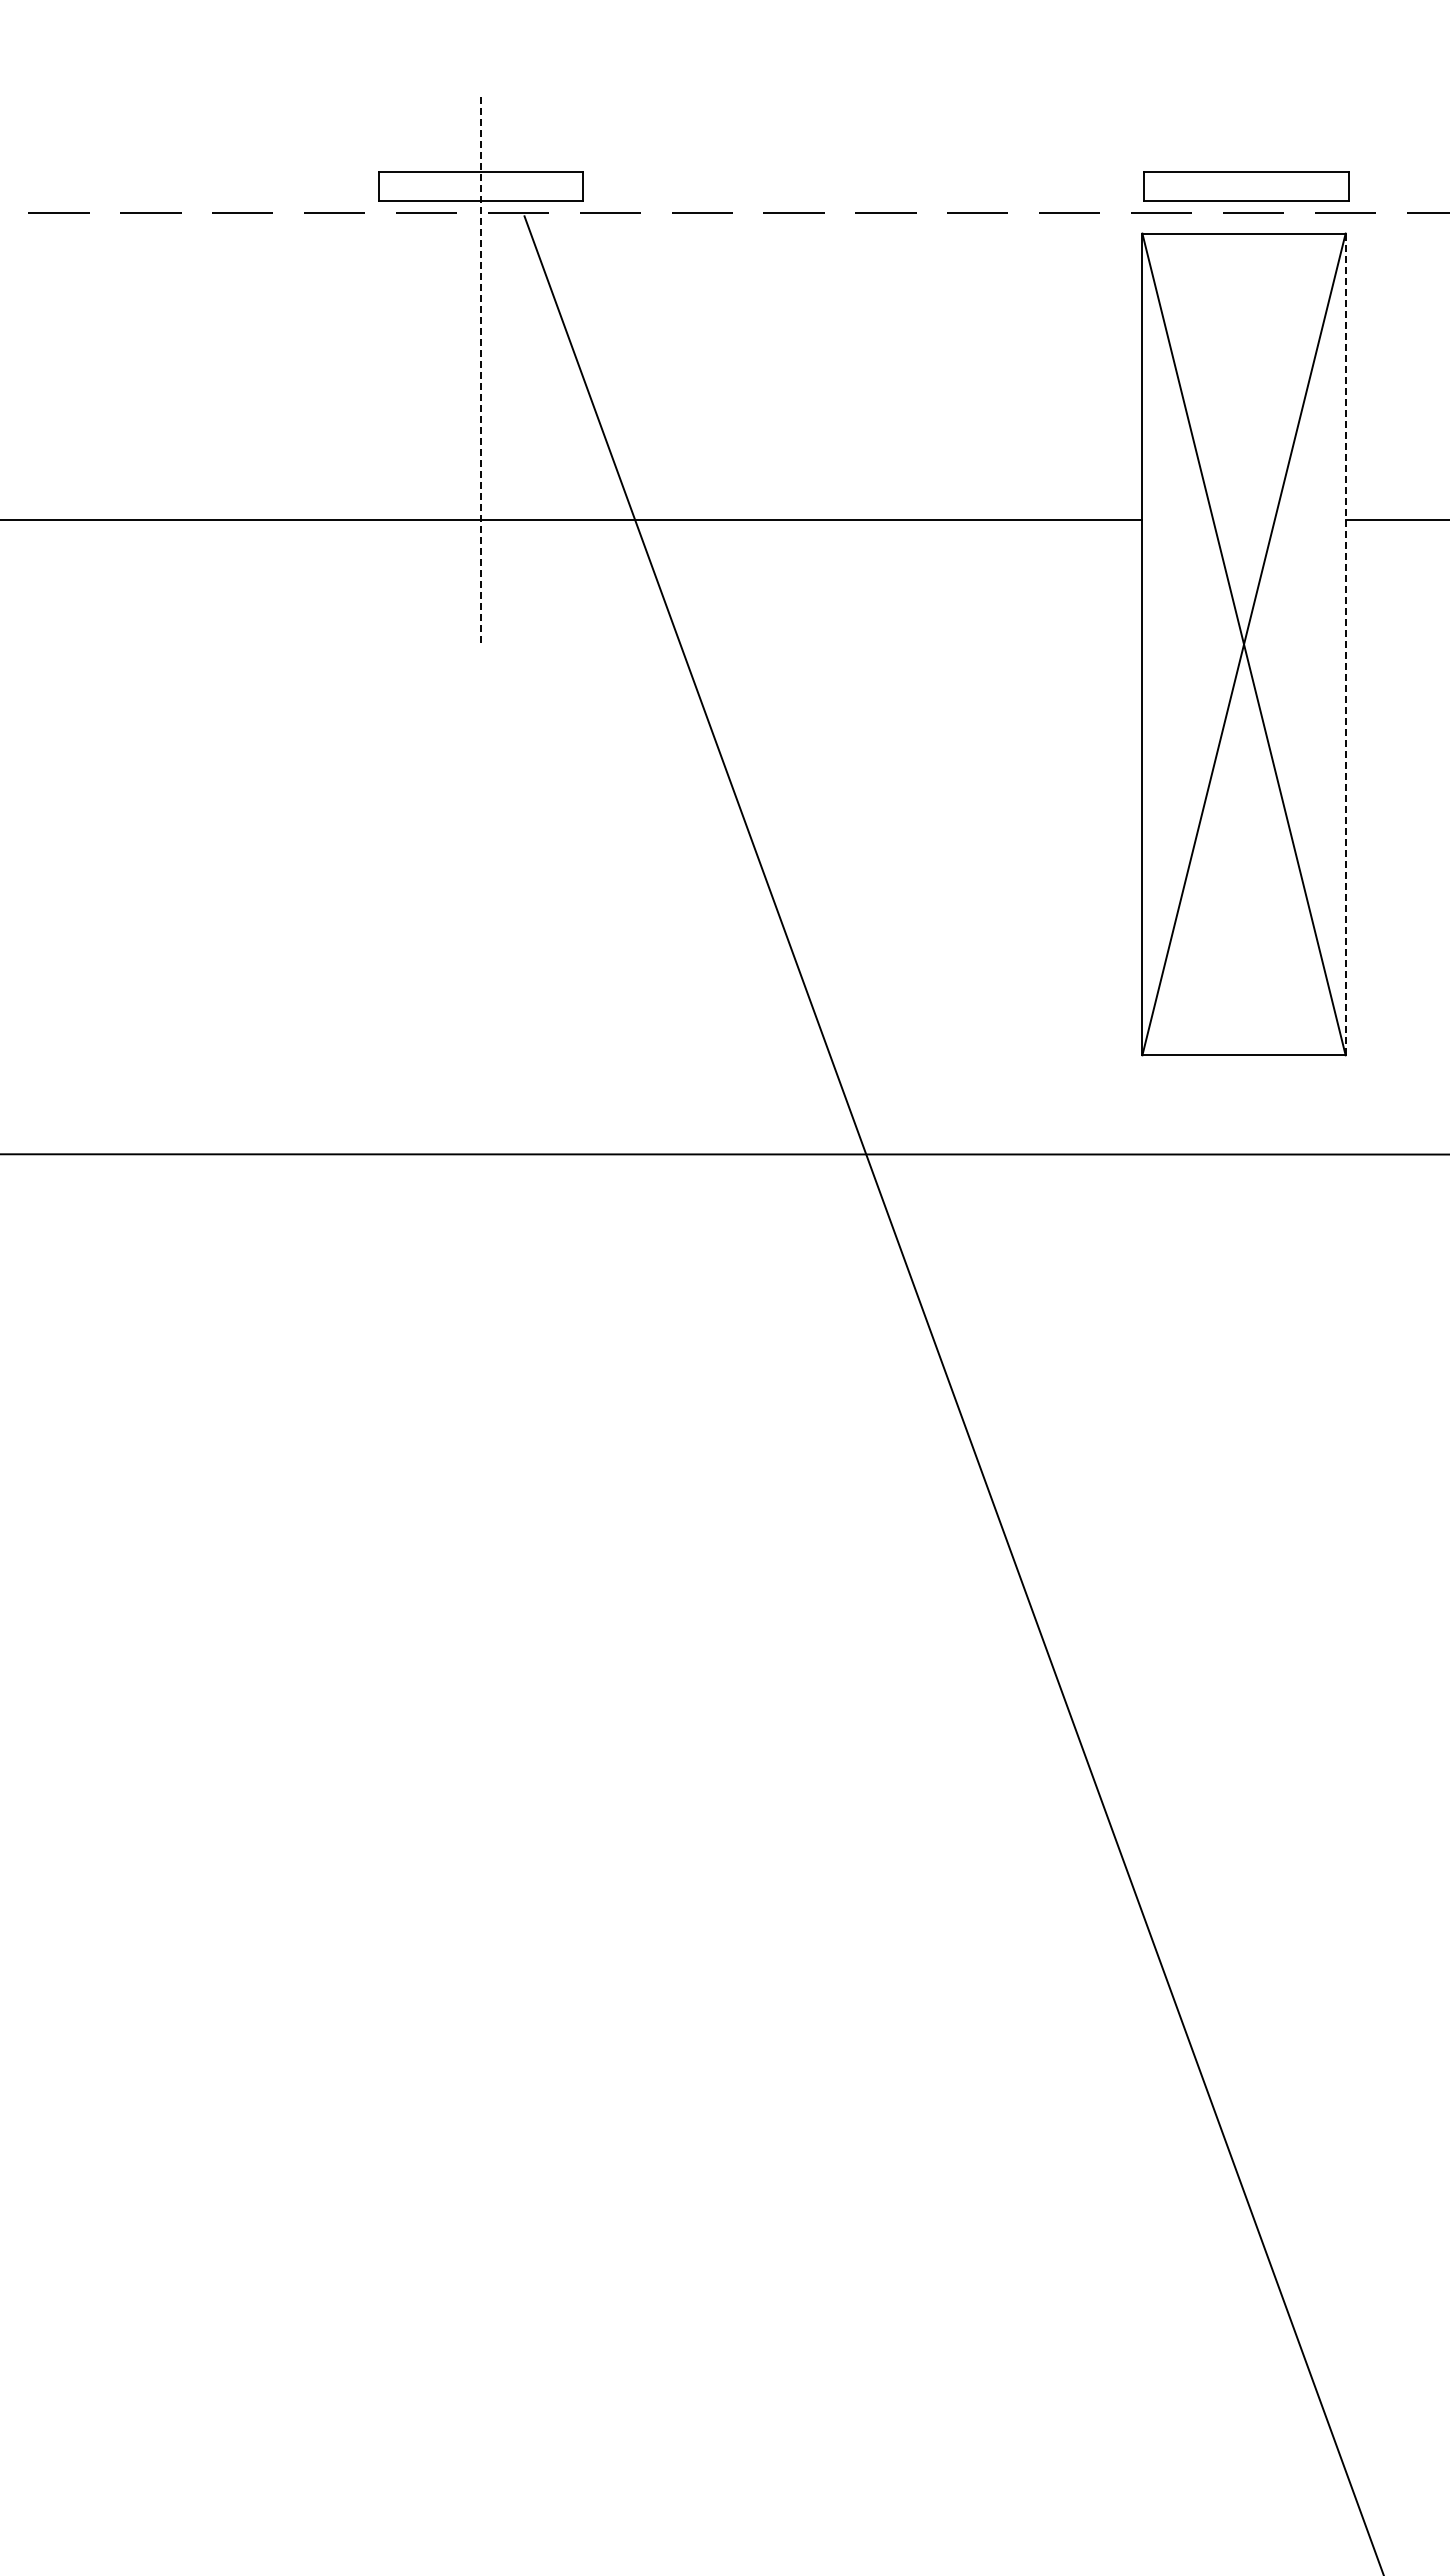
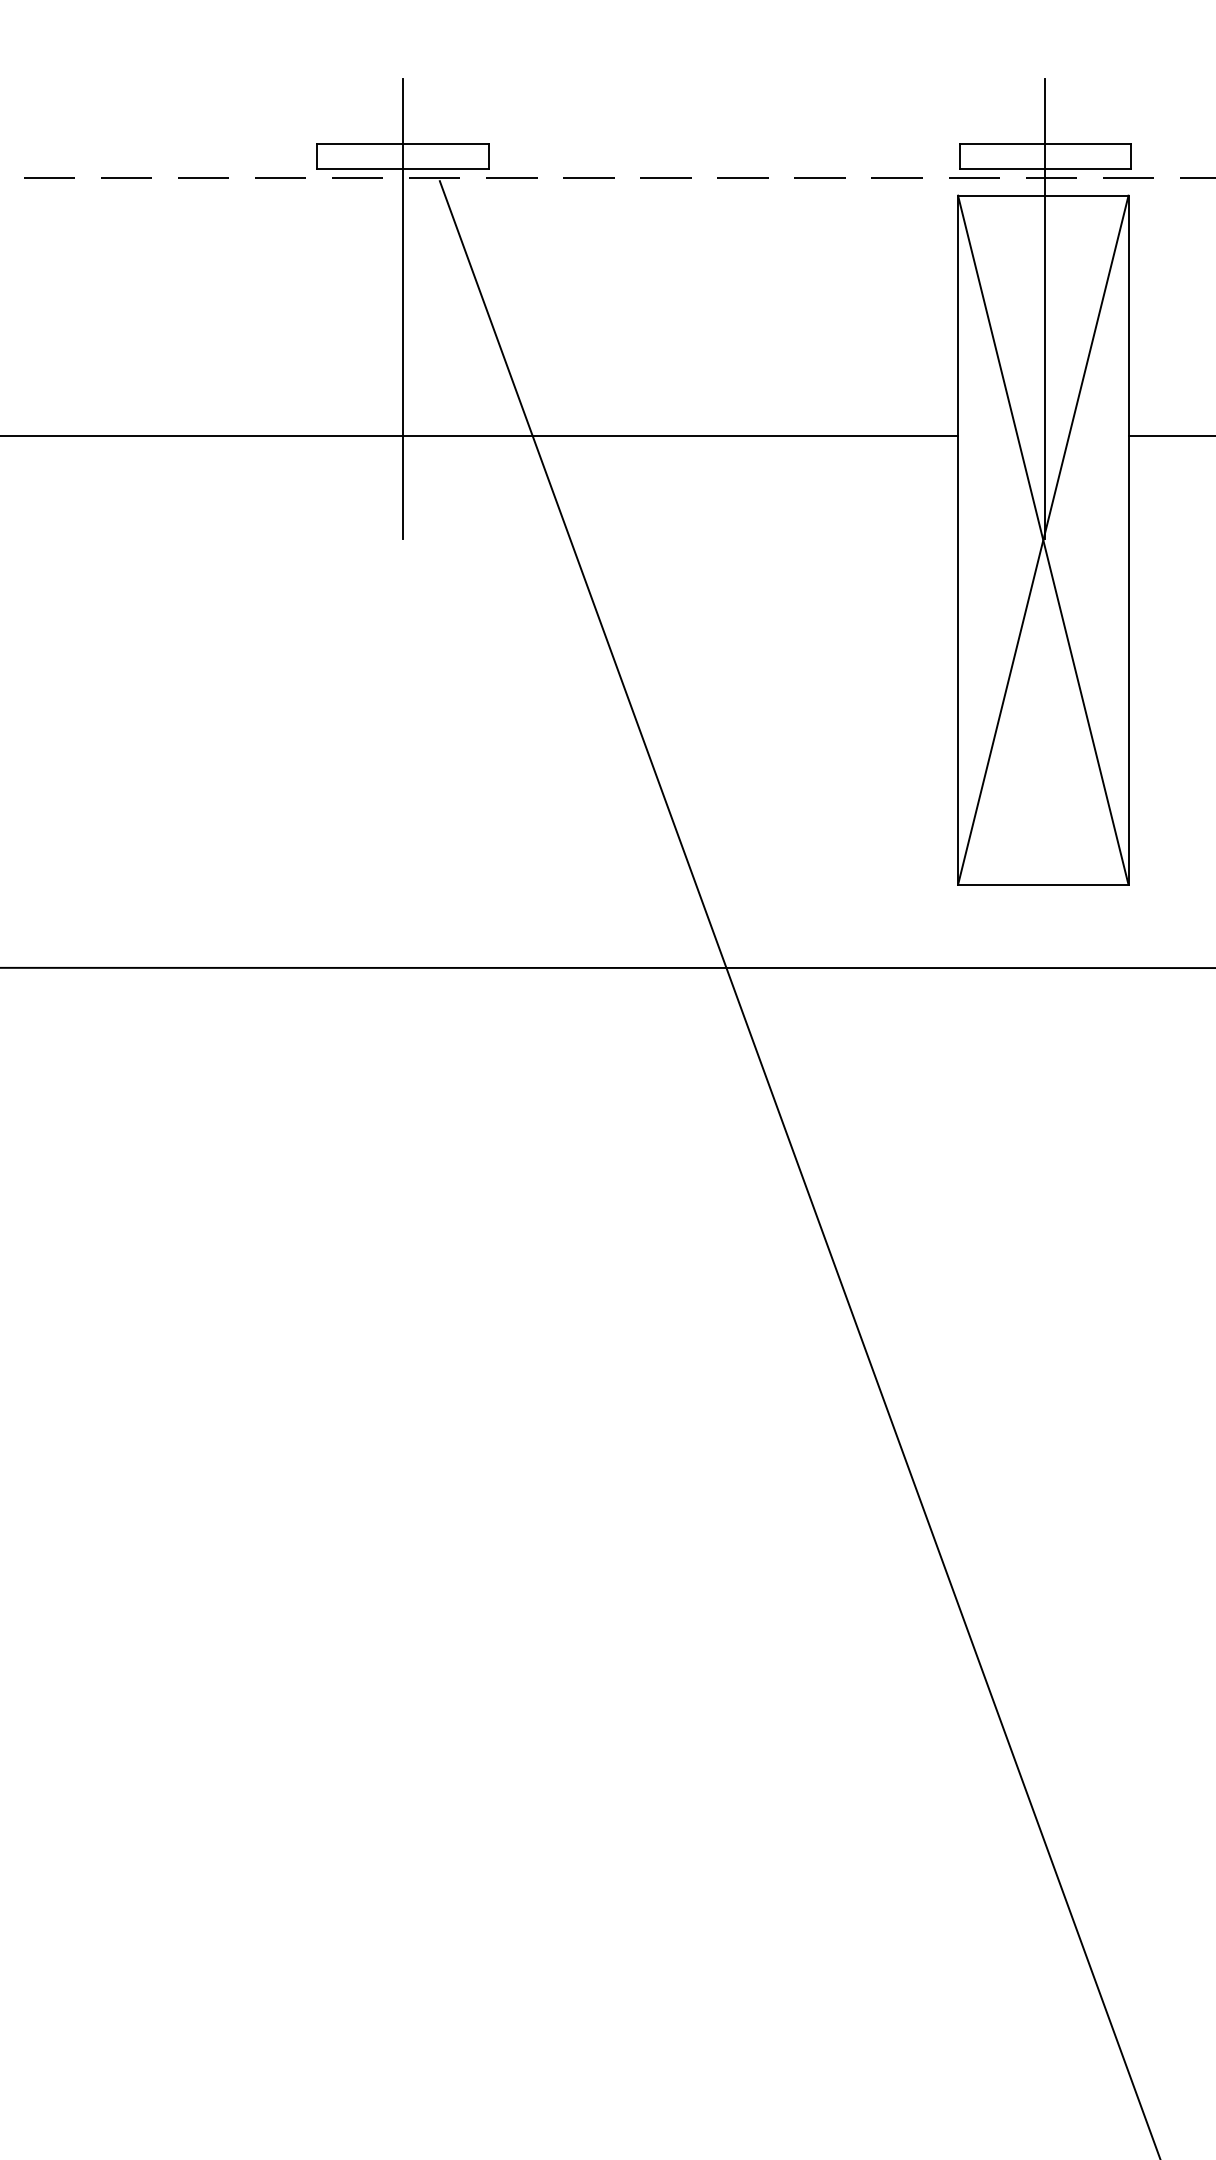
line: (480, 368) -> (402, 308), dashed -> solid
line: (1246, 368) -> (1045, 308), added
line: (1345, 644) -> (1128, 540), dashed -> solid

